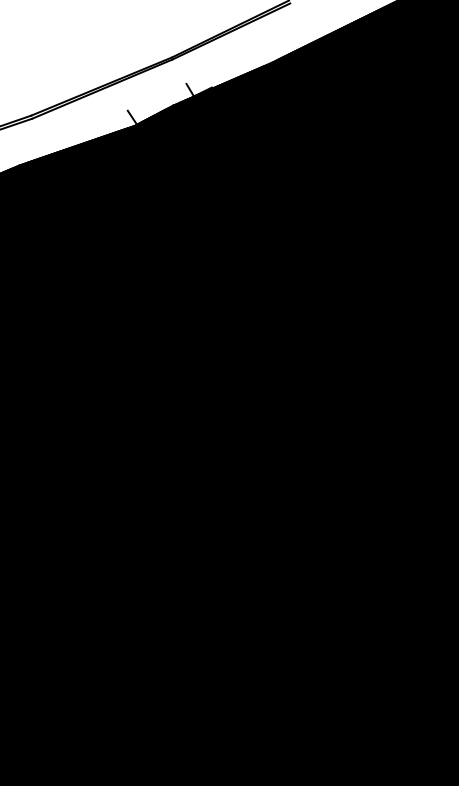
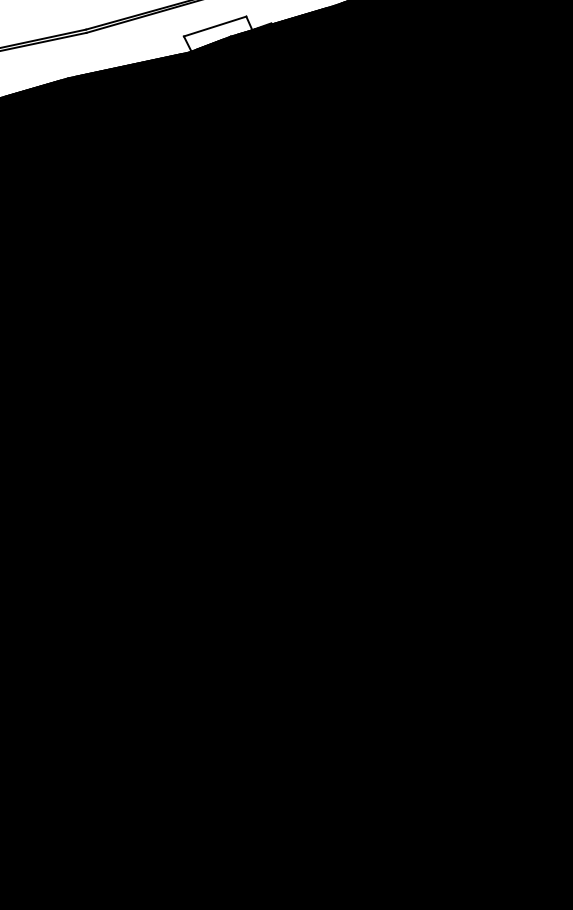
line: (156, 97) -> (214, 26), added

